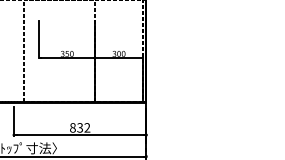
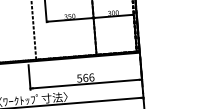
text: (80, 127) -> (85, 77), 832 -> 566

